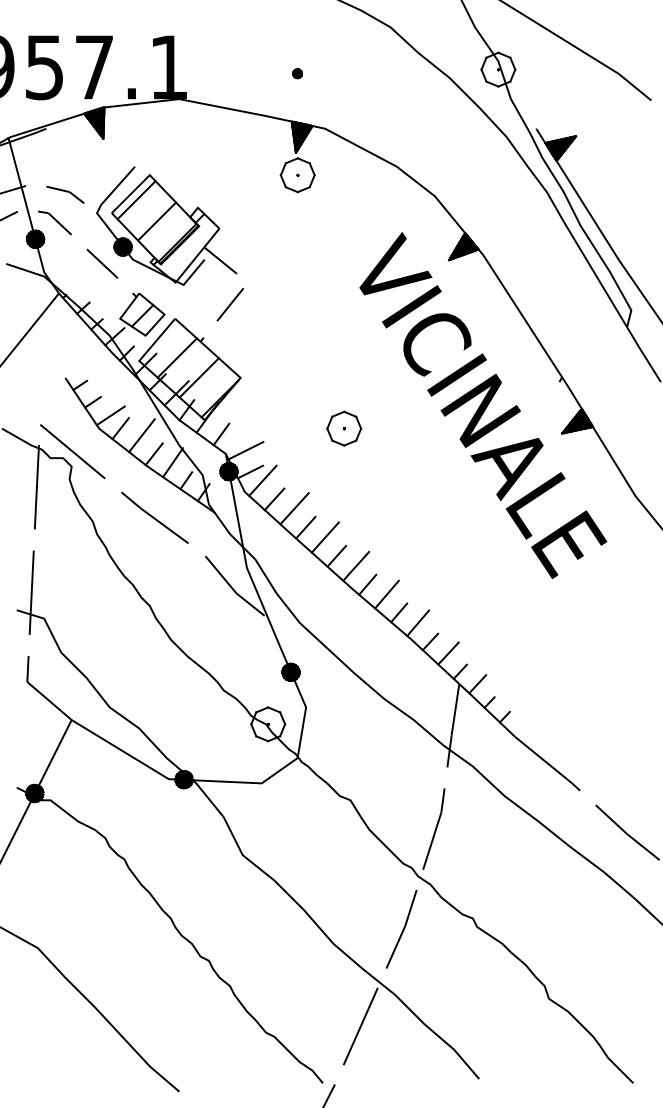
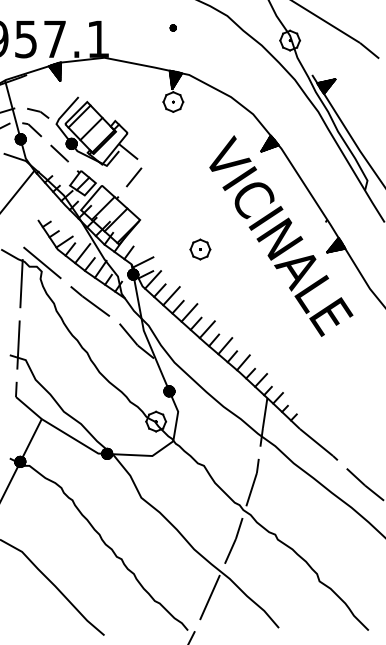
part: (296, 72) -> (172, 27), moved

